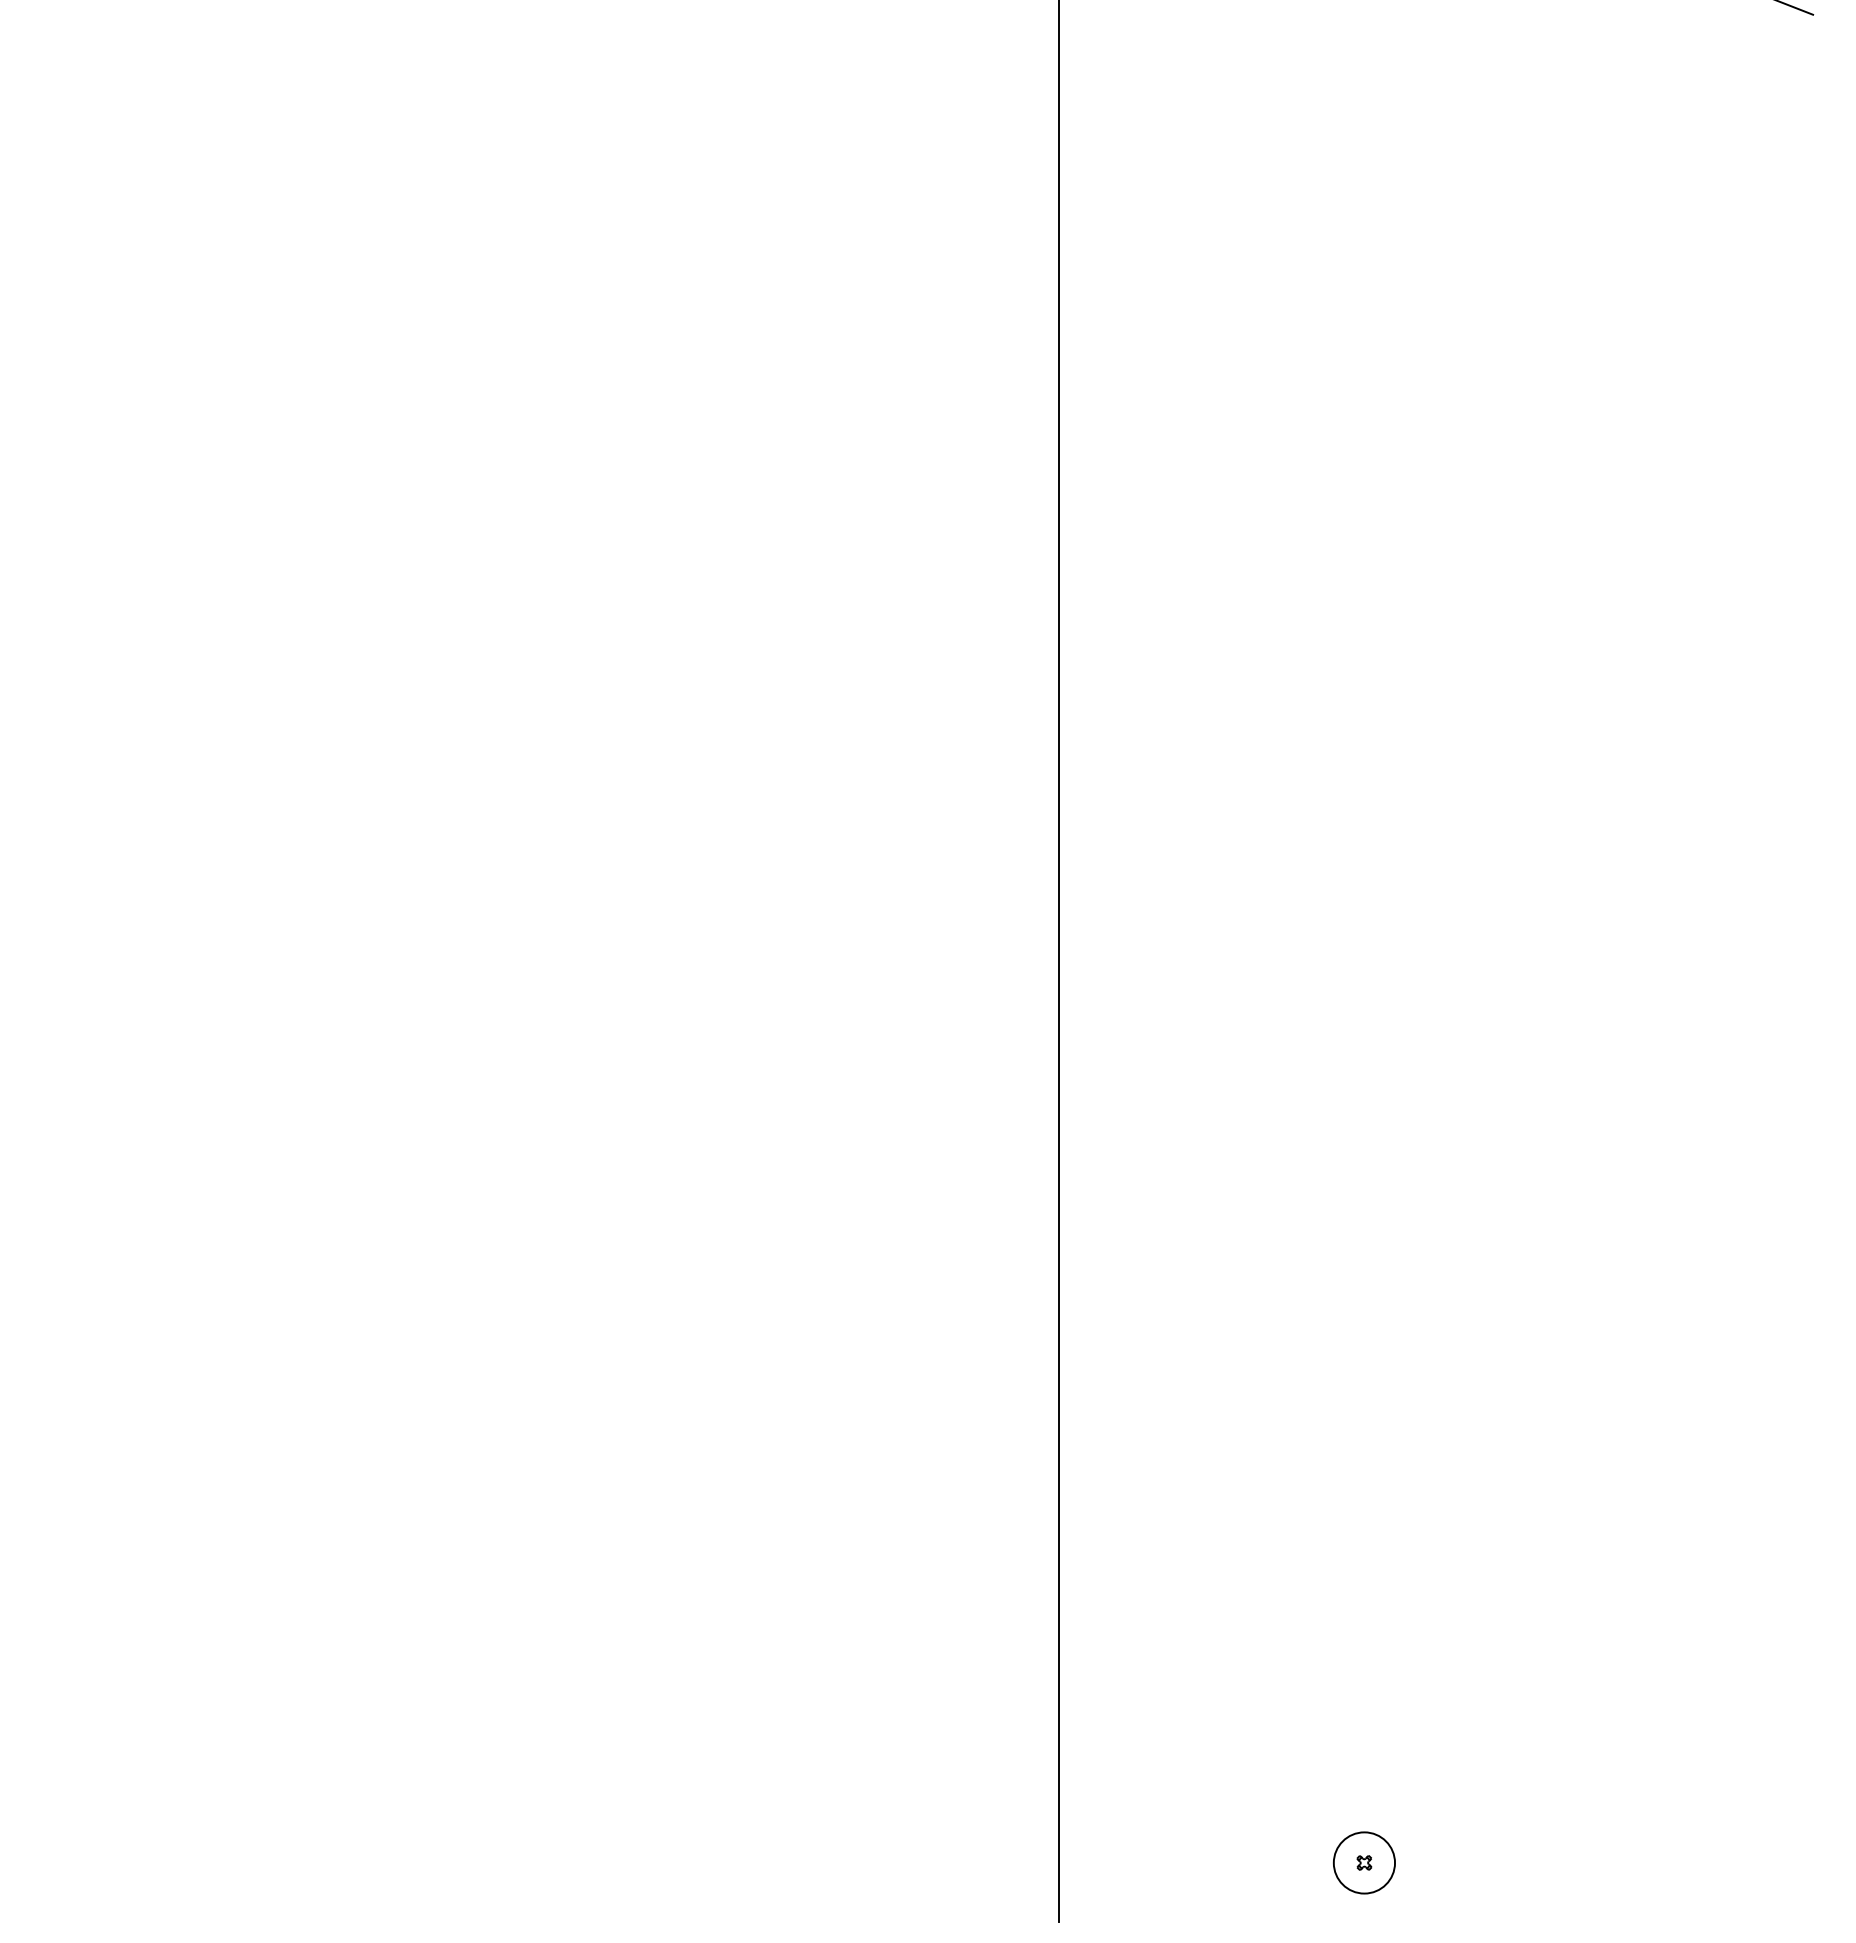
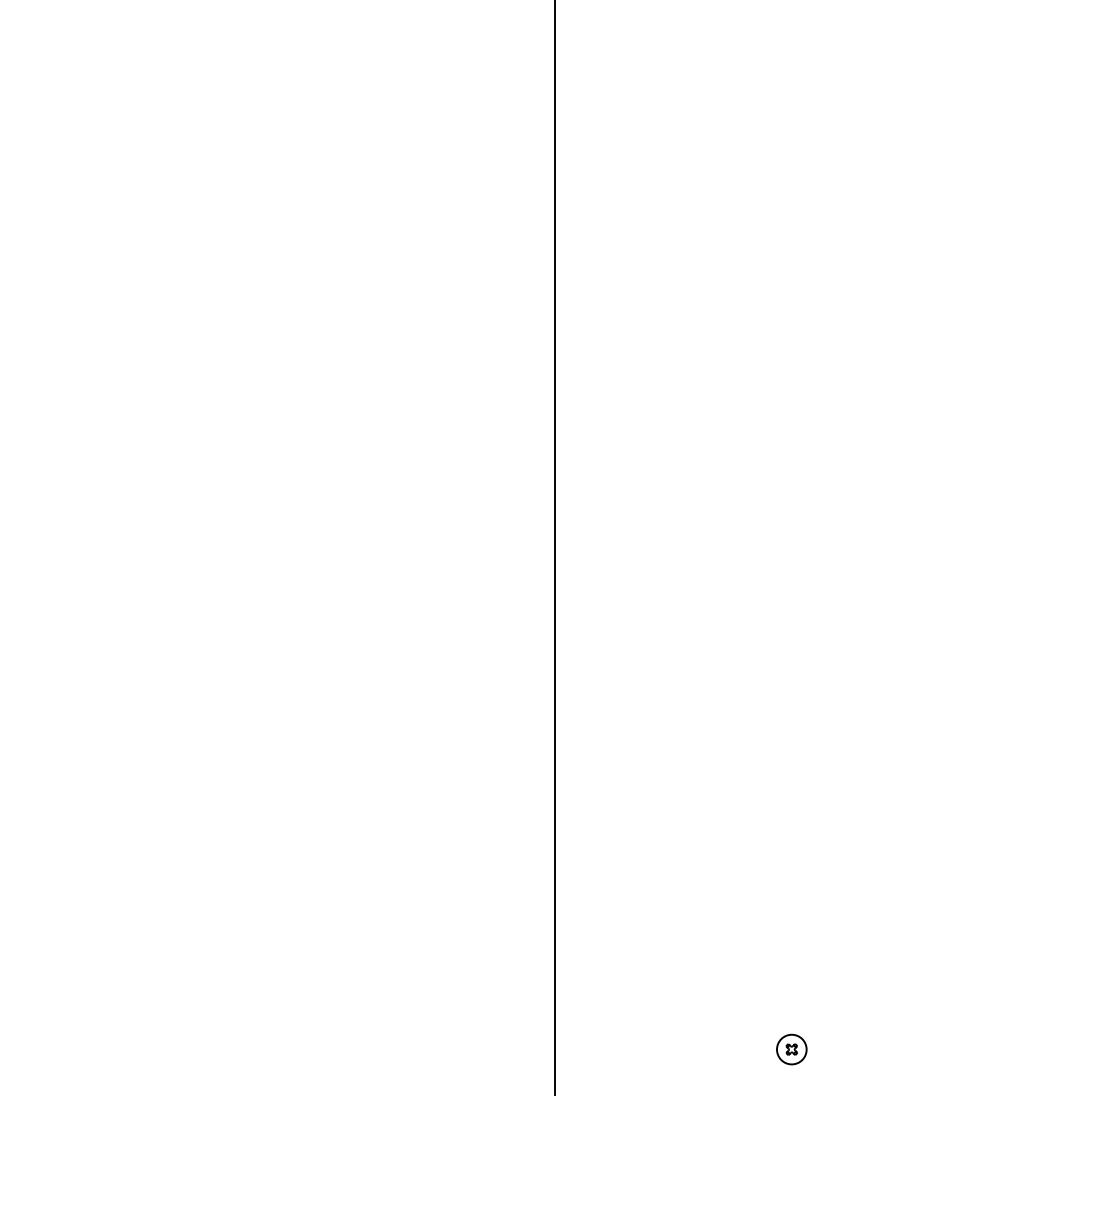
circle: (1364, 1862) -> (791, 1049), size x0.62

